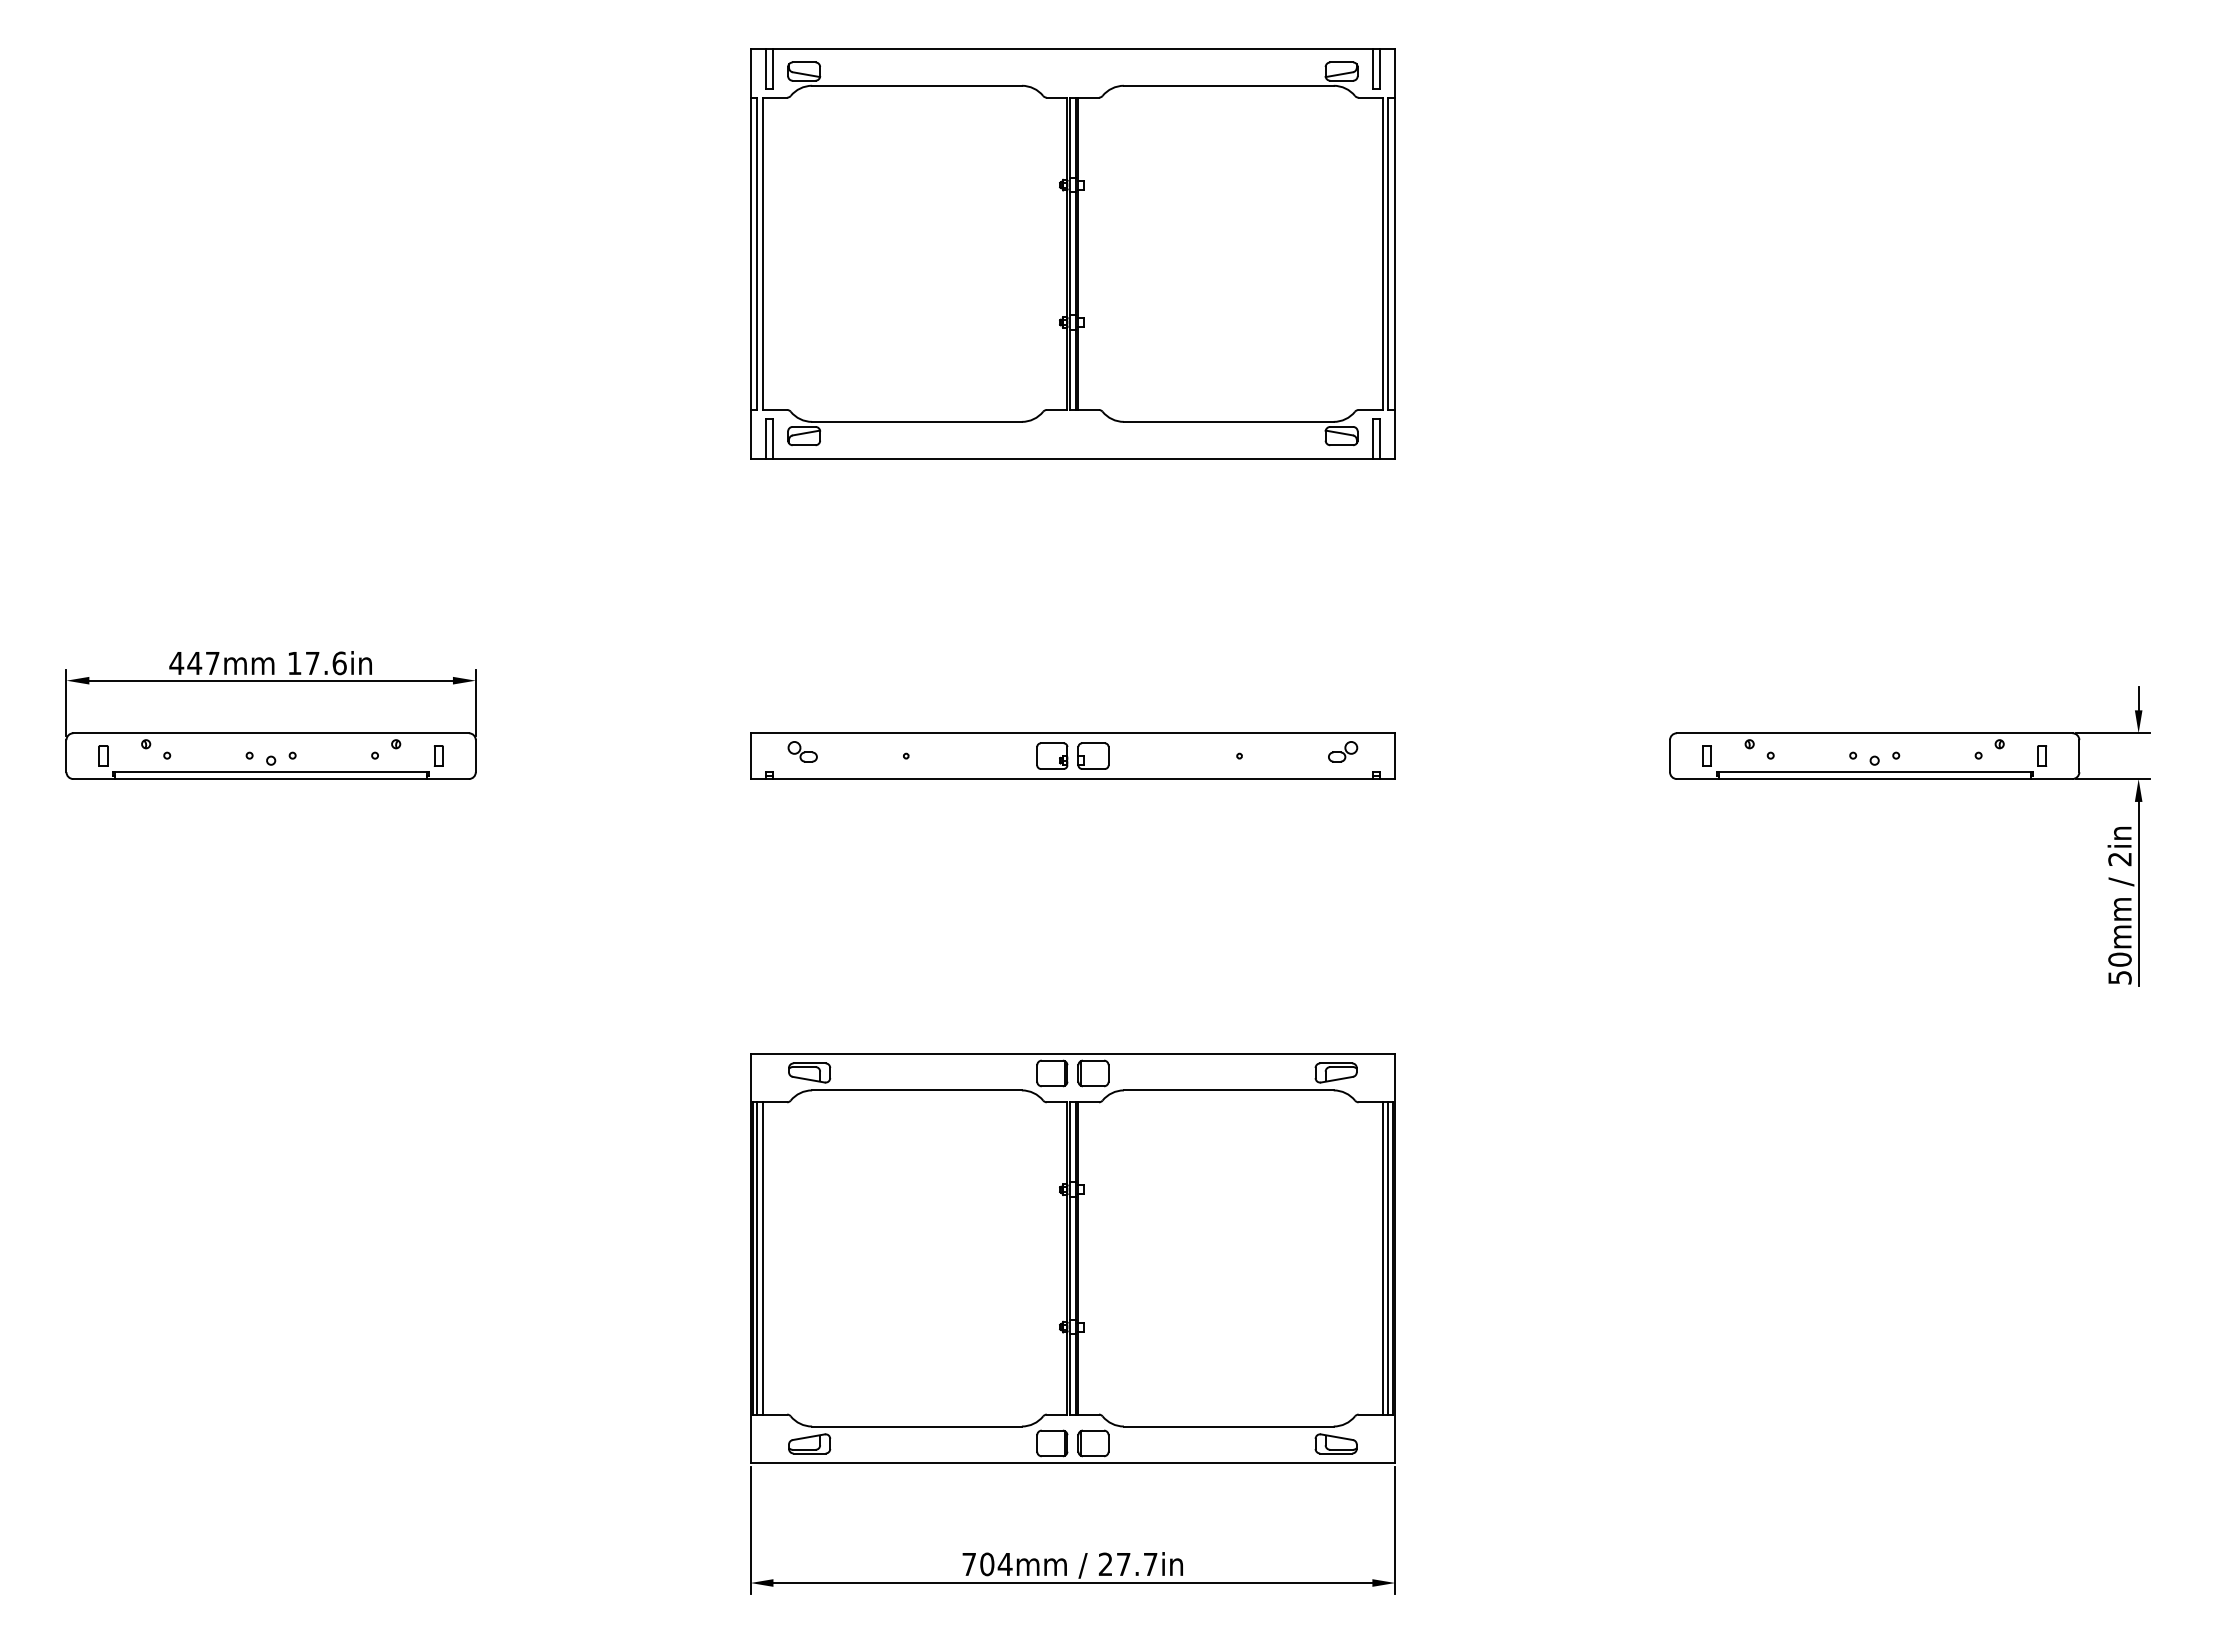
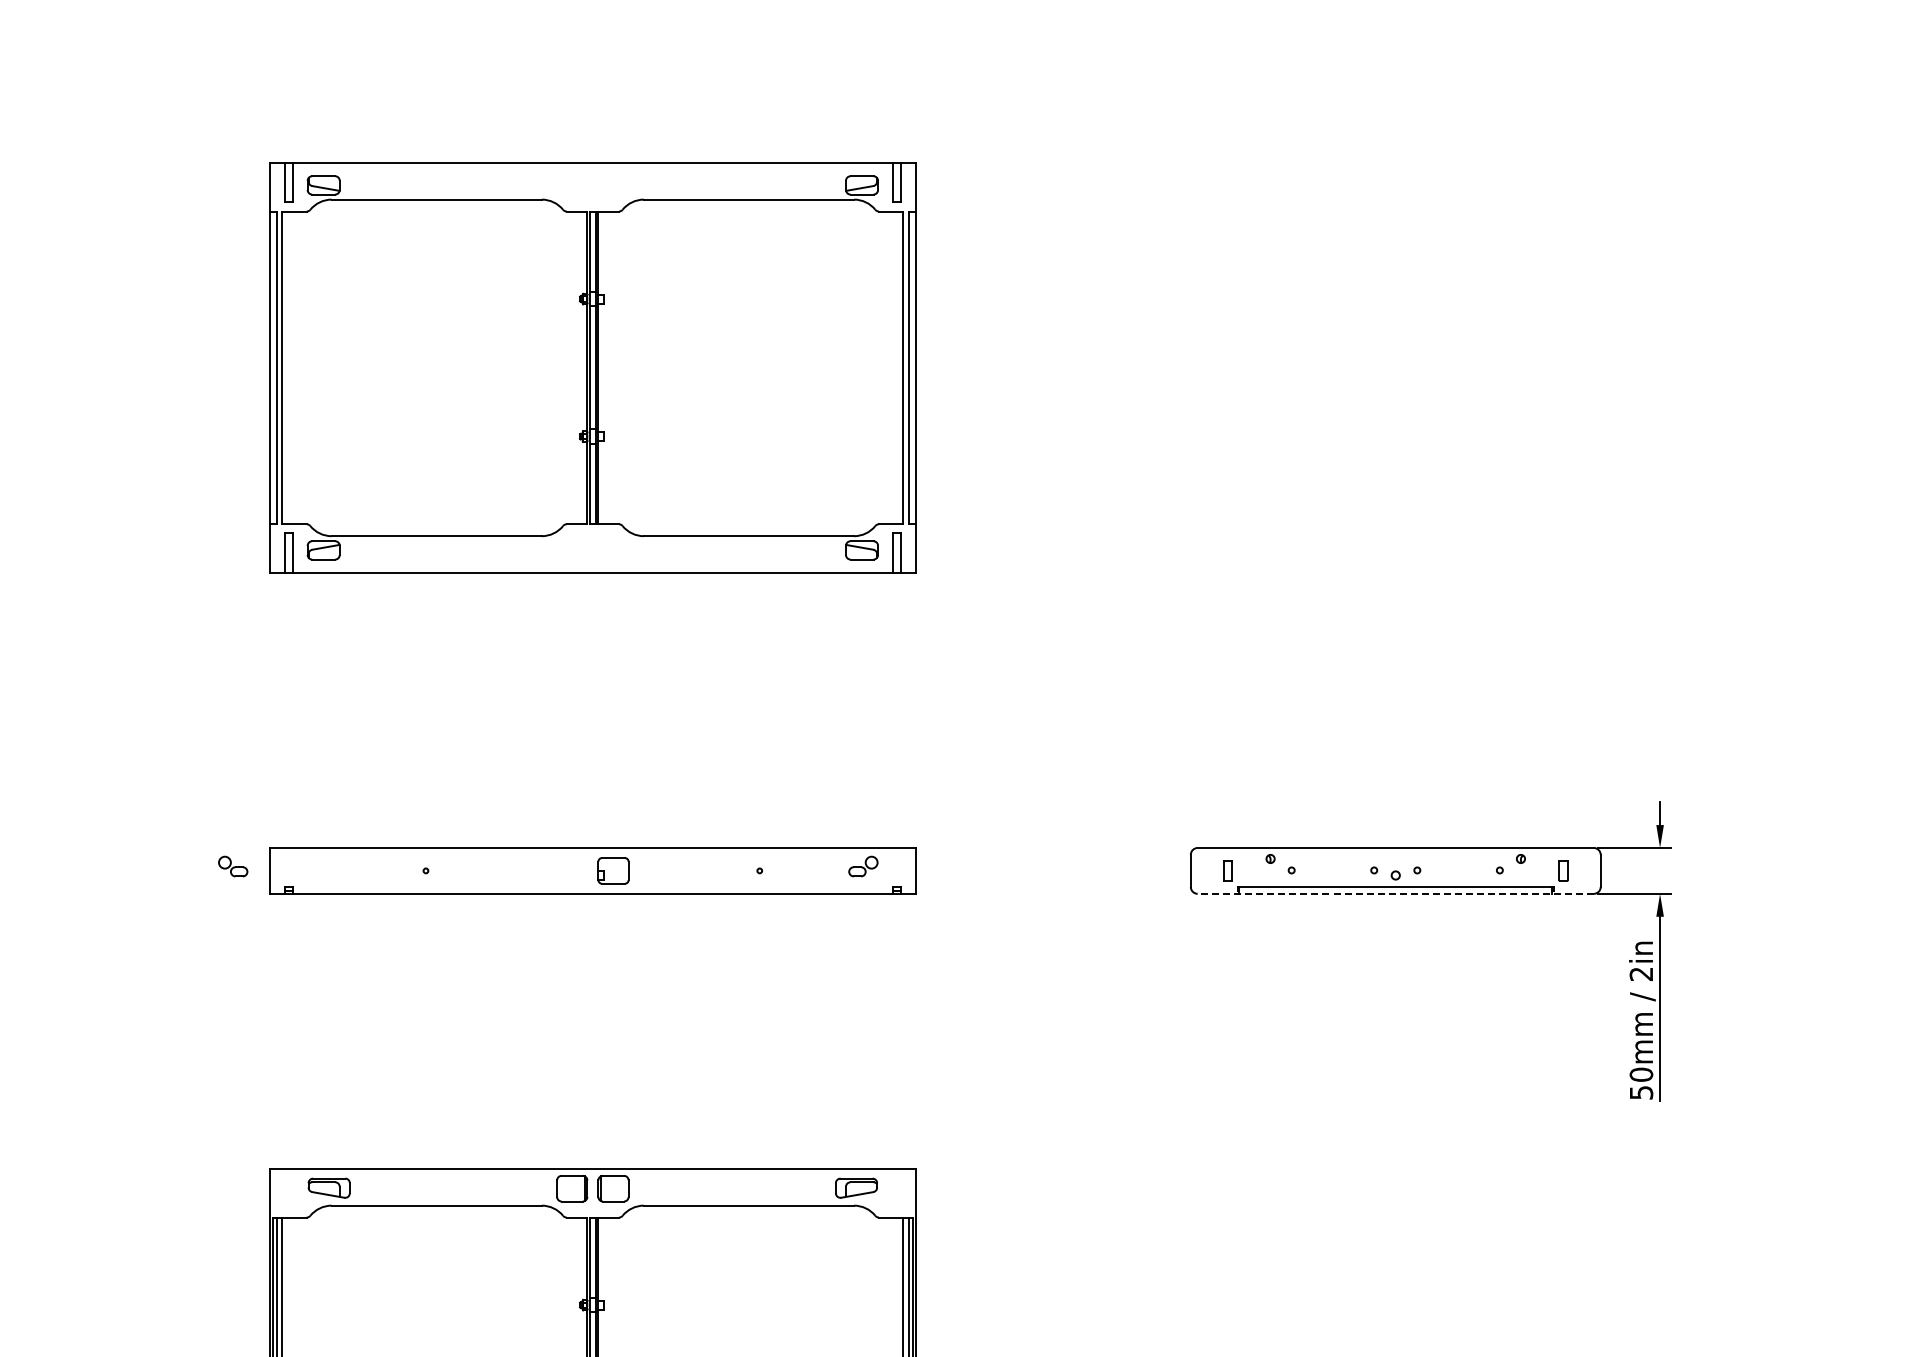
part: (802, 751) -> (232, 866), moved
part: (1052, 755) -> (572, 870), removed
line: (1874, 779) -> (1395, 894), solid -> dashed

